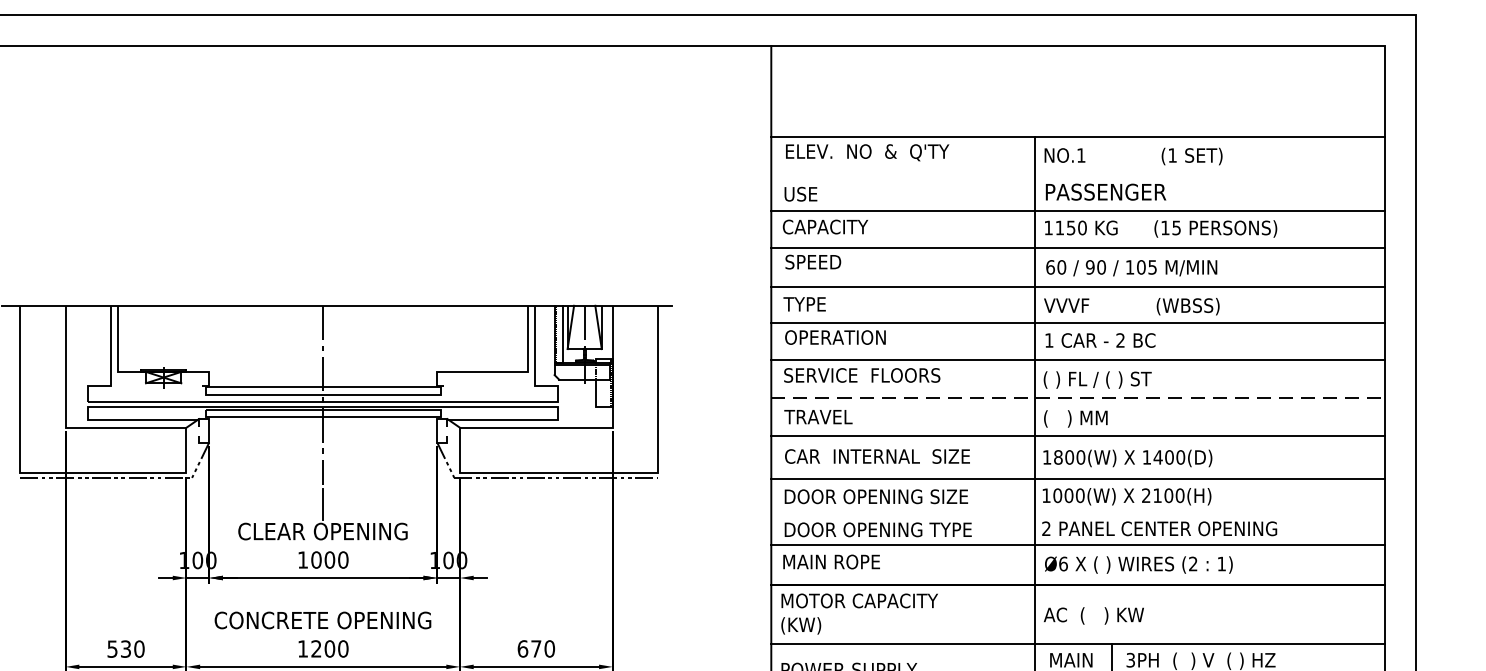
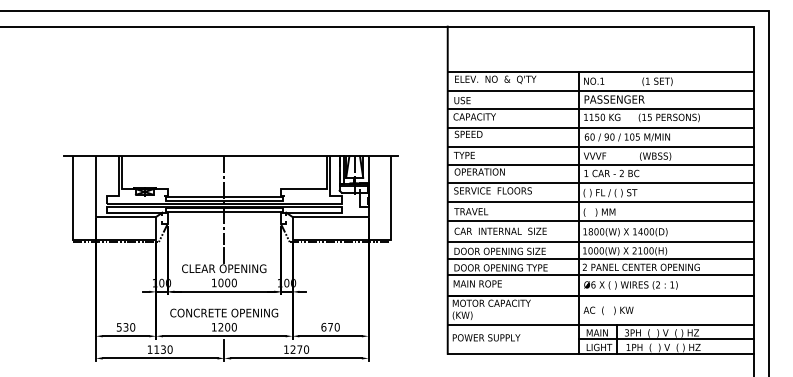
line: (1077, 174) -> (600, 90), added
line: (1079, 398) -> (601, 202), dashed -> solid
line: (1077, 513) -> (600, 259), added

